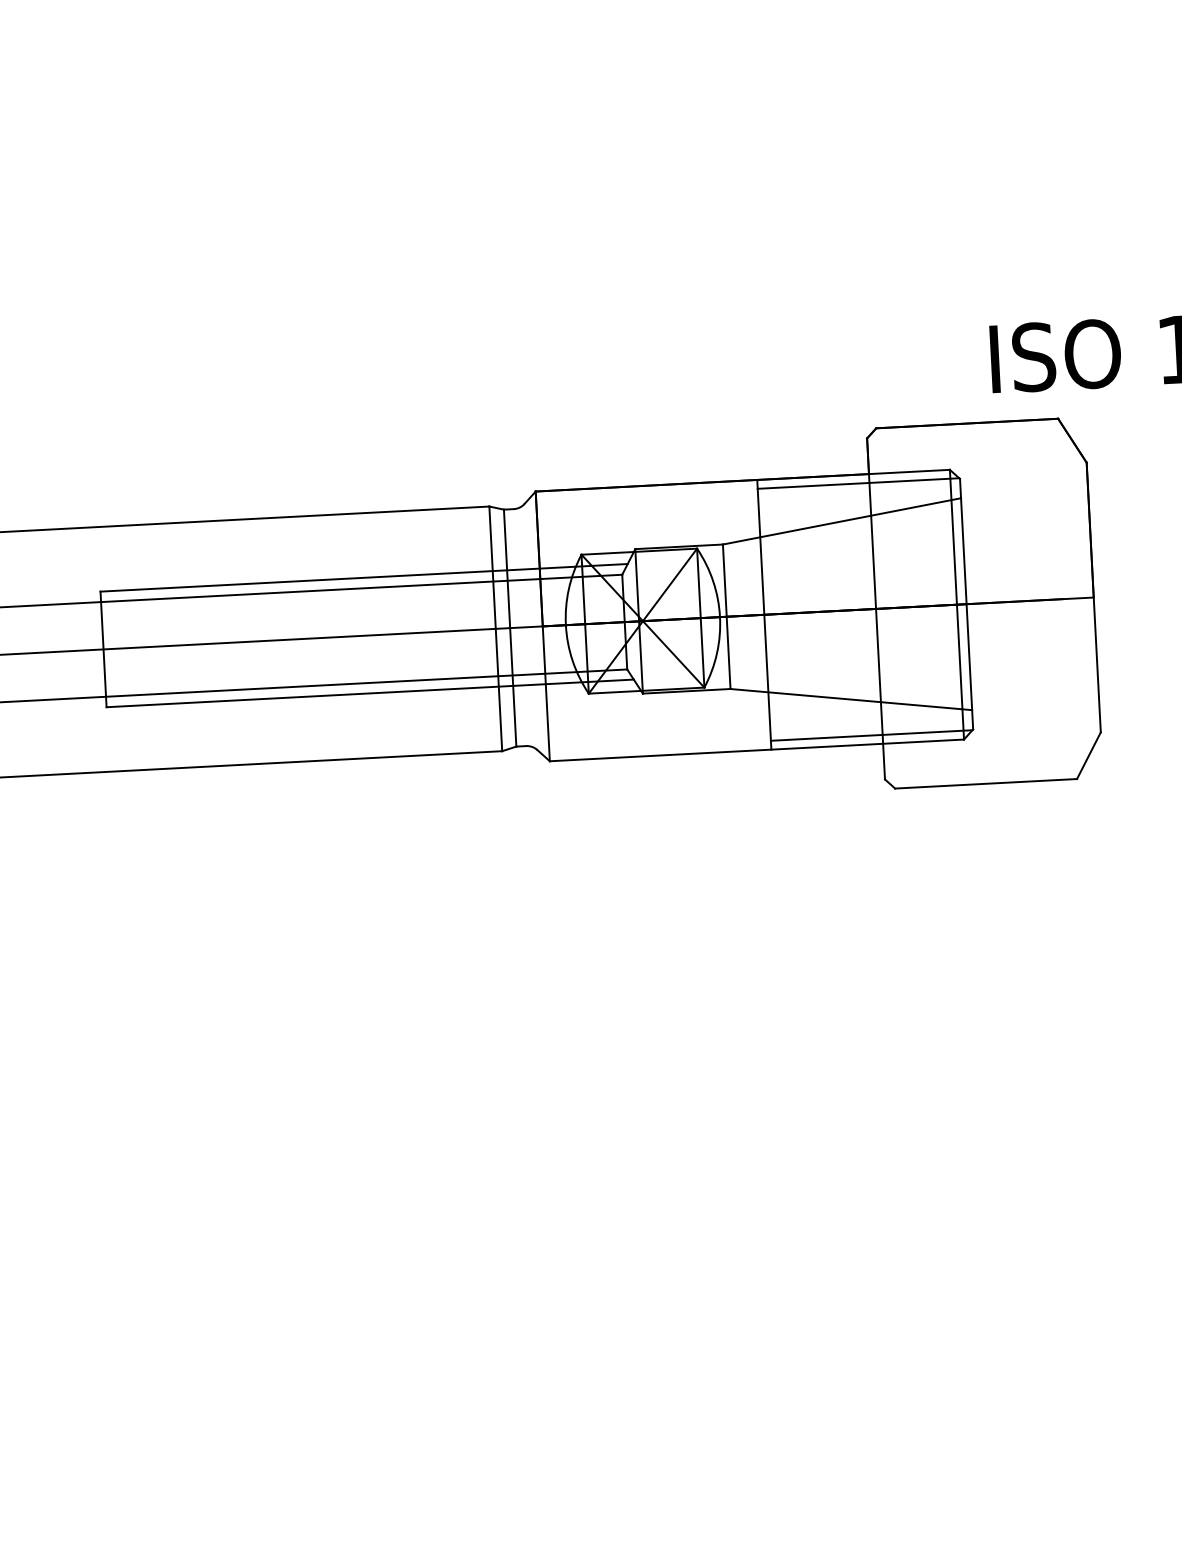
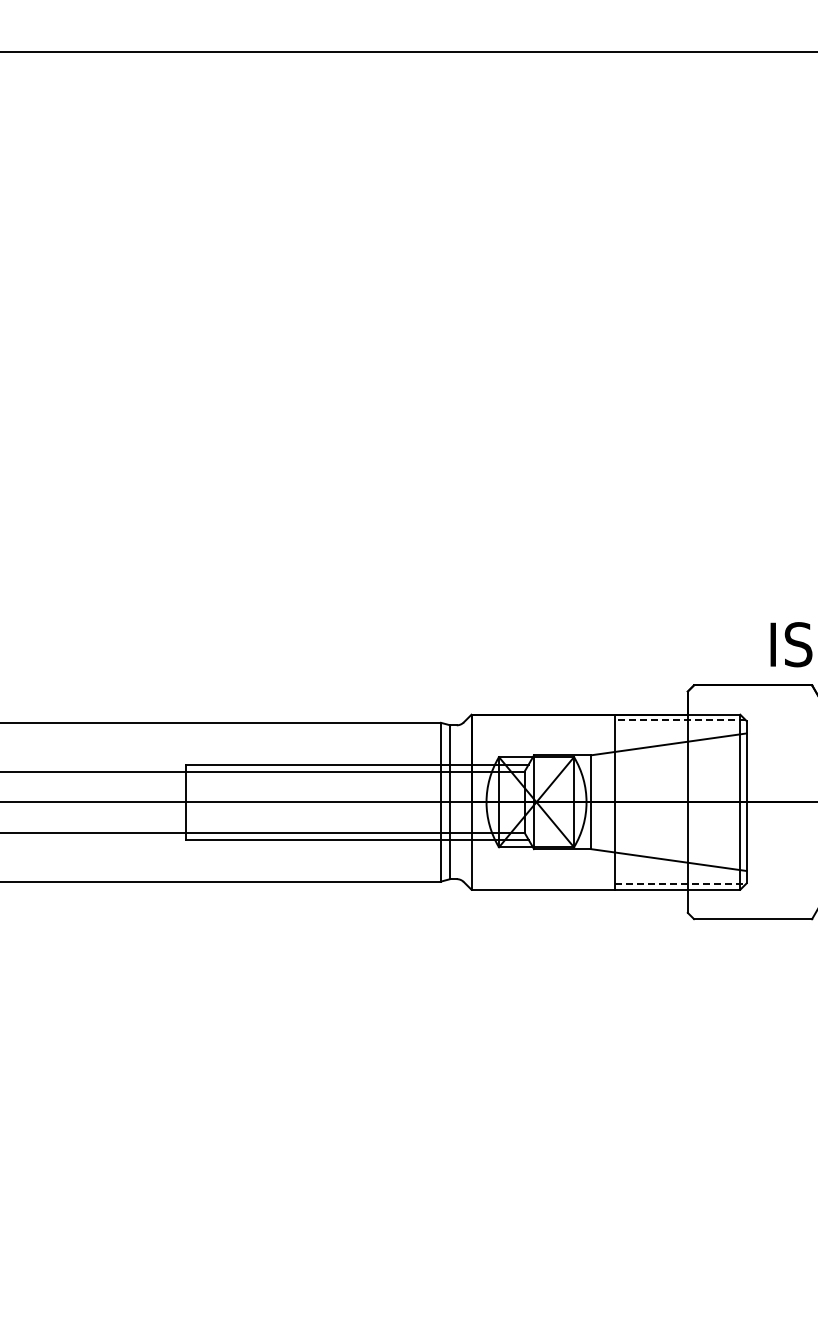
line: (858, 483) -> (680, 720), solid -> dashed
line: (872, 734) -> (681, 883), solid -> dashed

